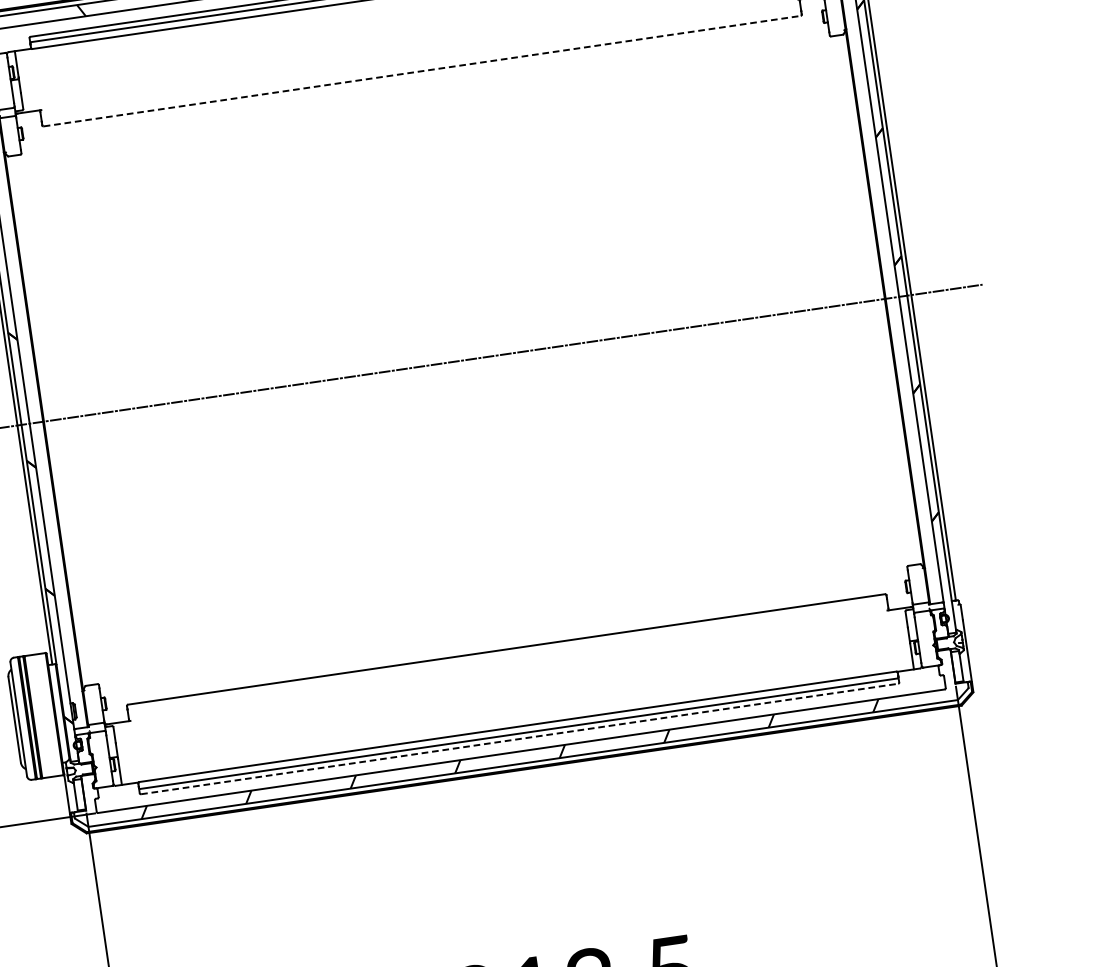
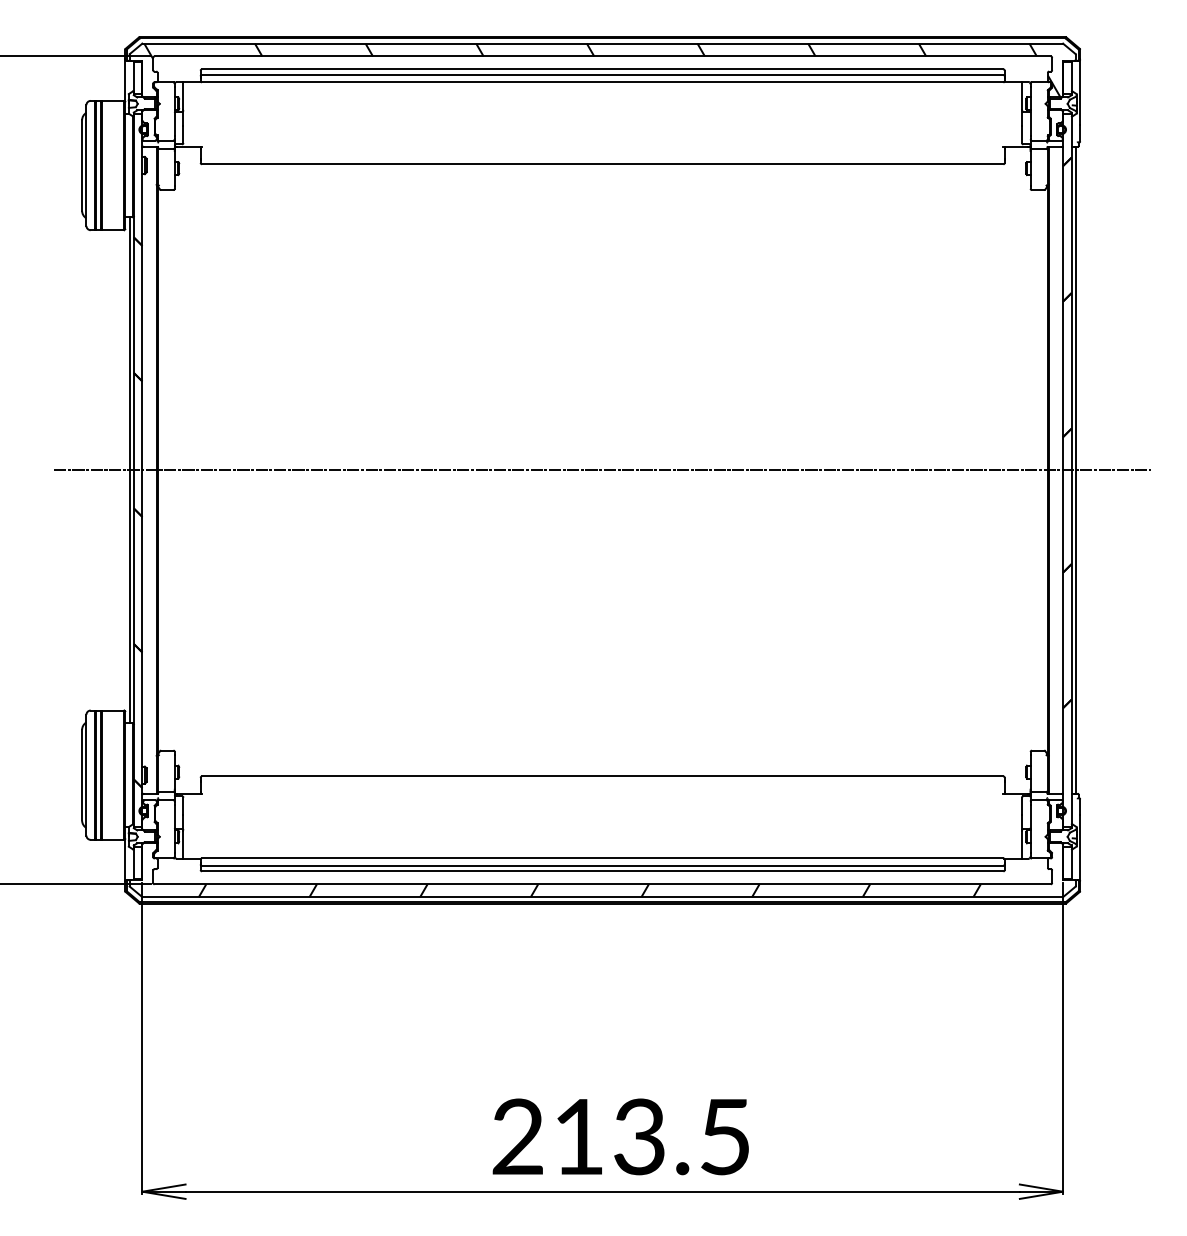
line: (422, 71) -> (602, 164), dashed -> solid
line: (519, 739) -> (602, 871), dashed -> solid

